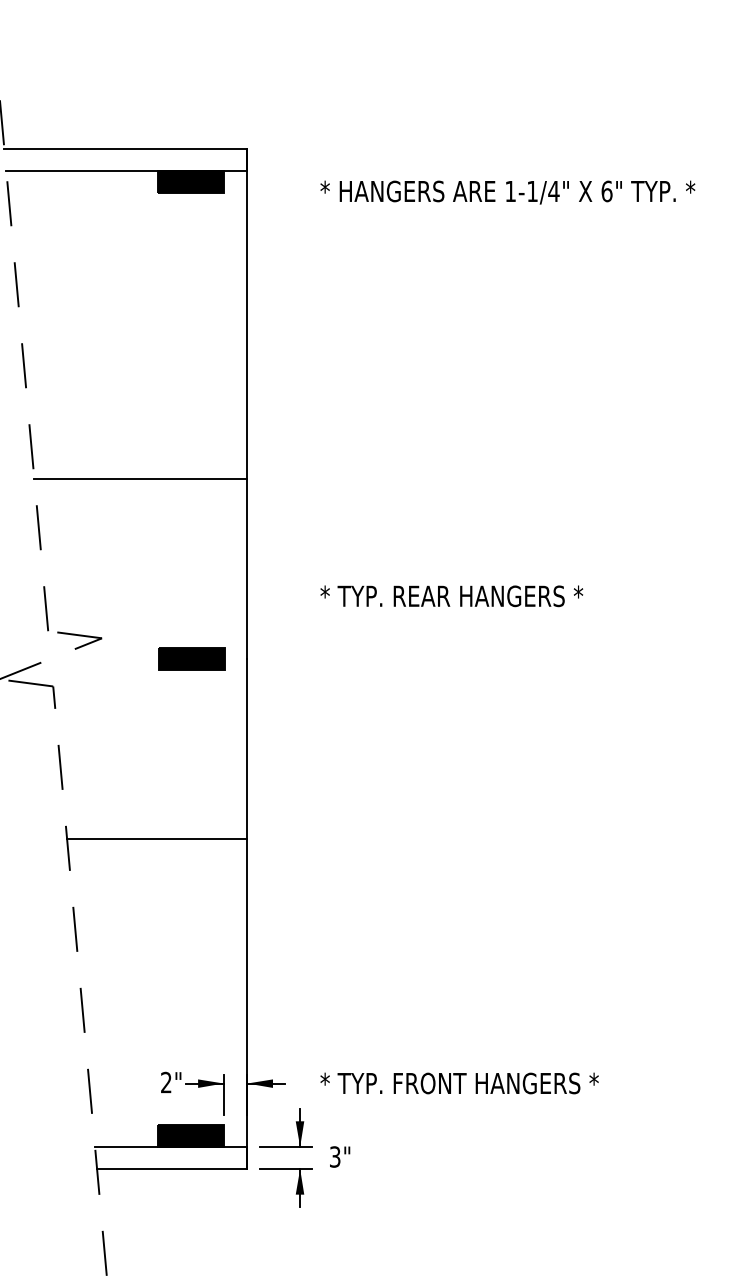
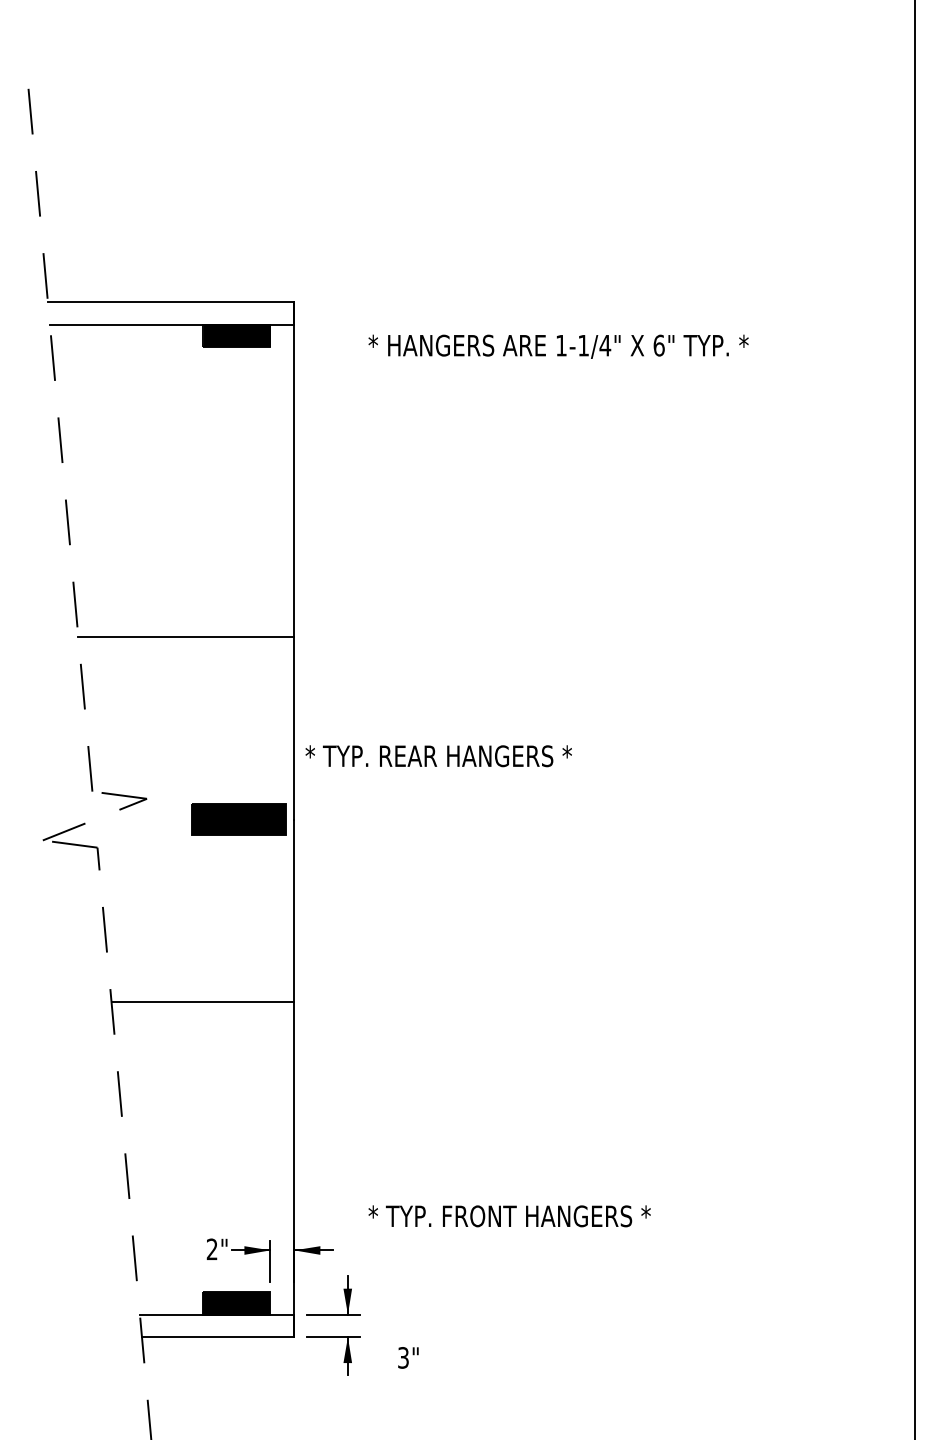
text: (451, 596) -> (438, 756), moved
part: (192, 658) -> (238, 819), size x1.4
text: (459, 1083) -> (509, 1216), moved
text: (340, 1156) -> (408, 1357), moved

